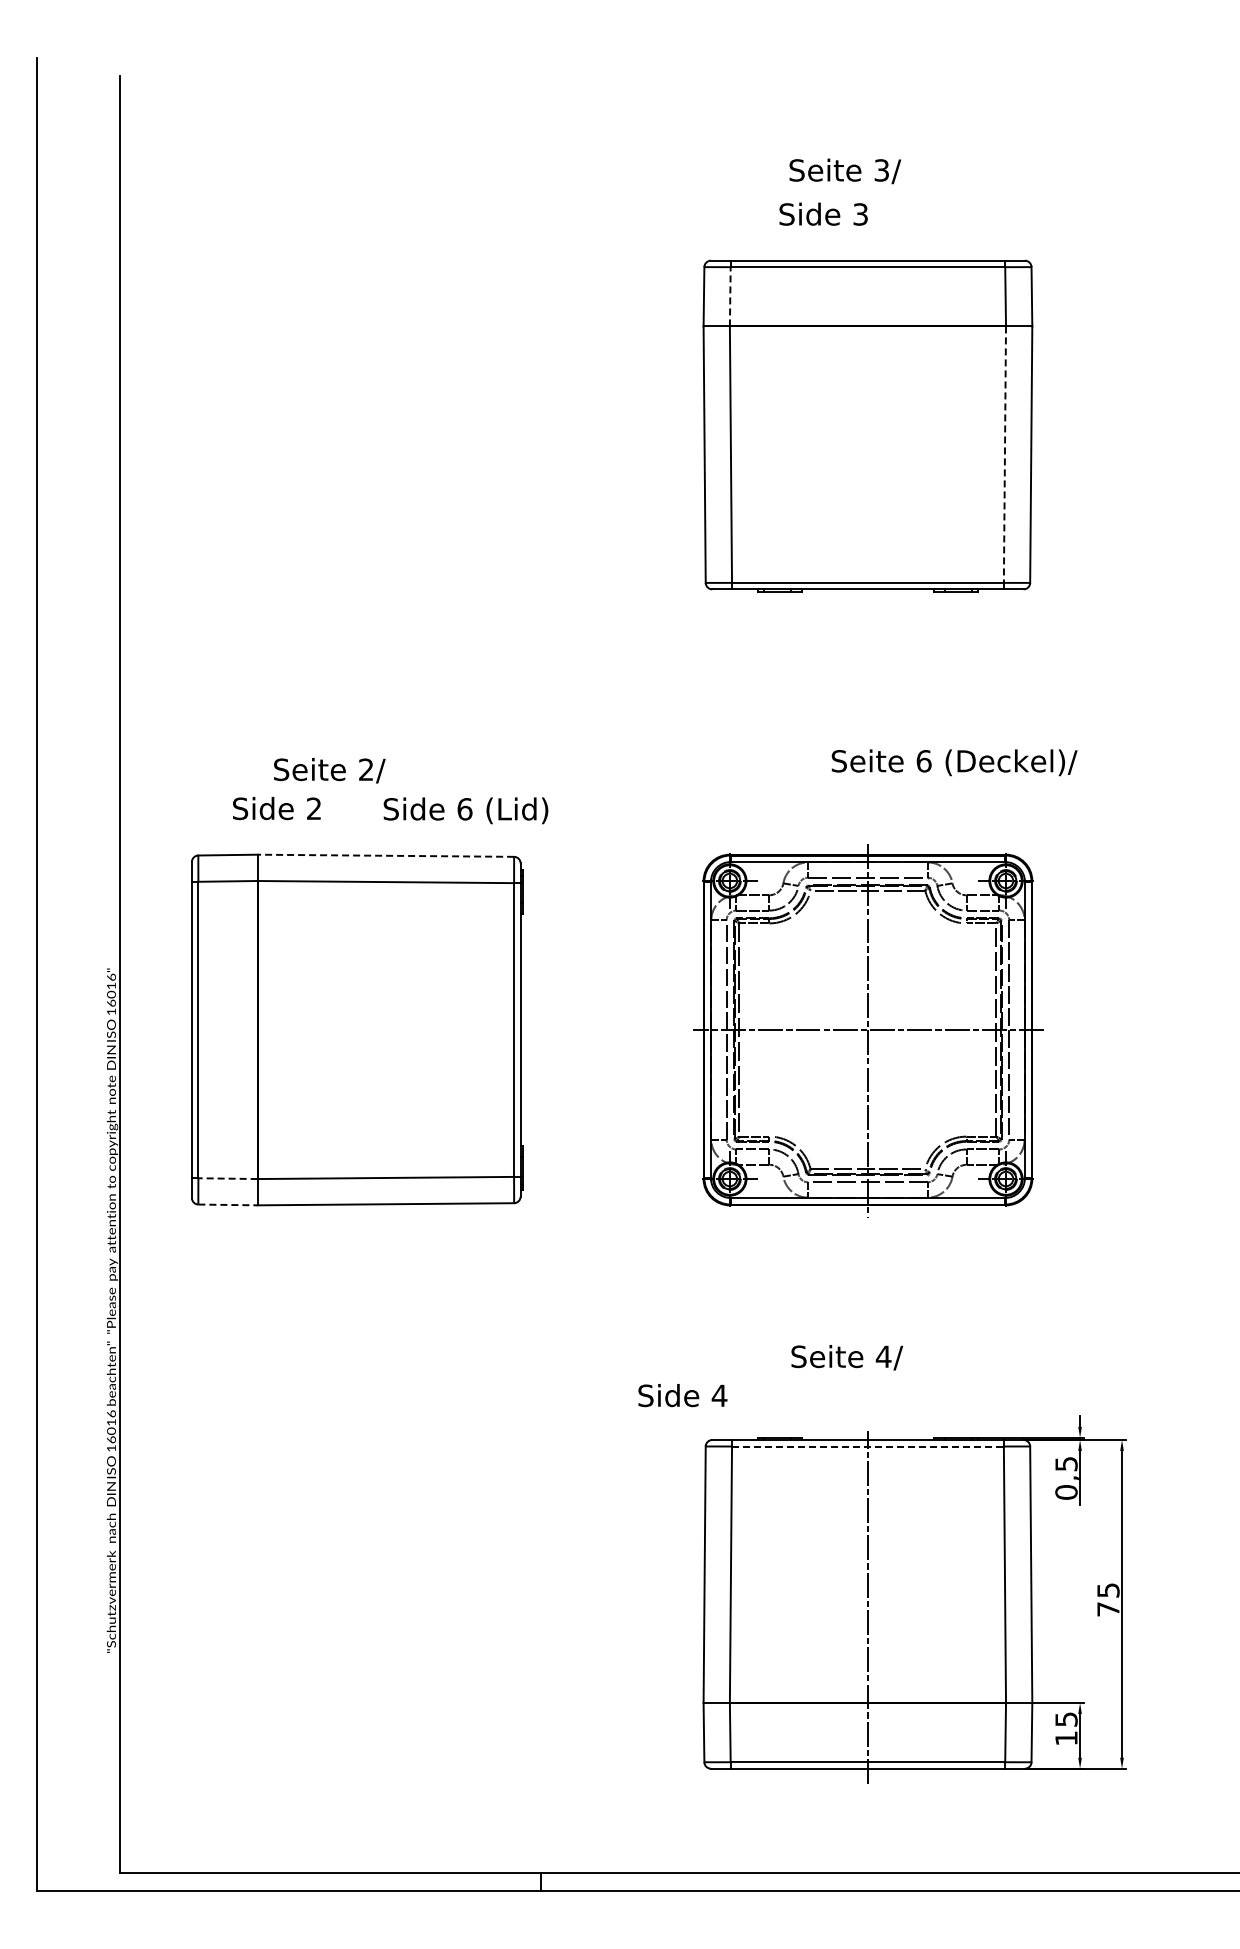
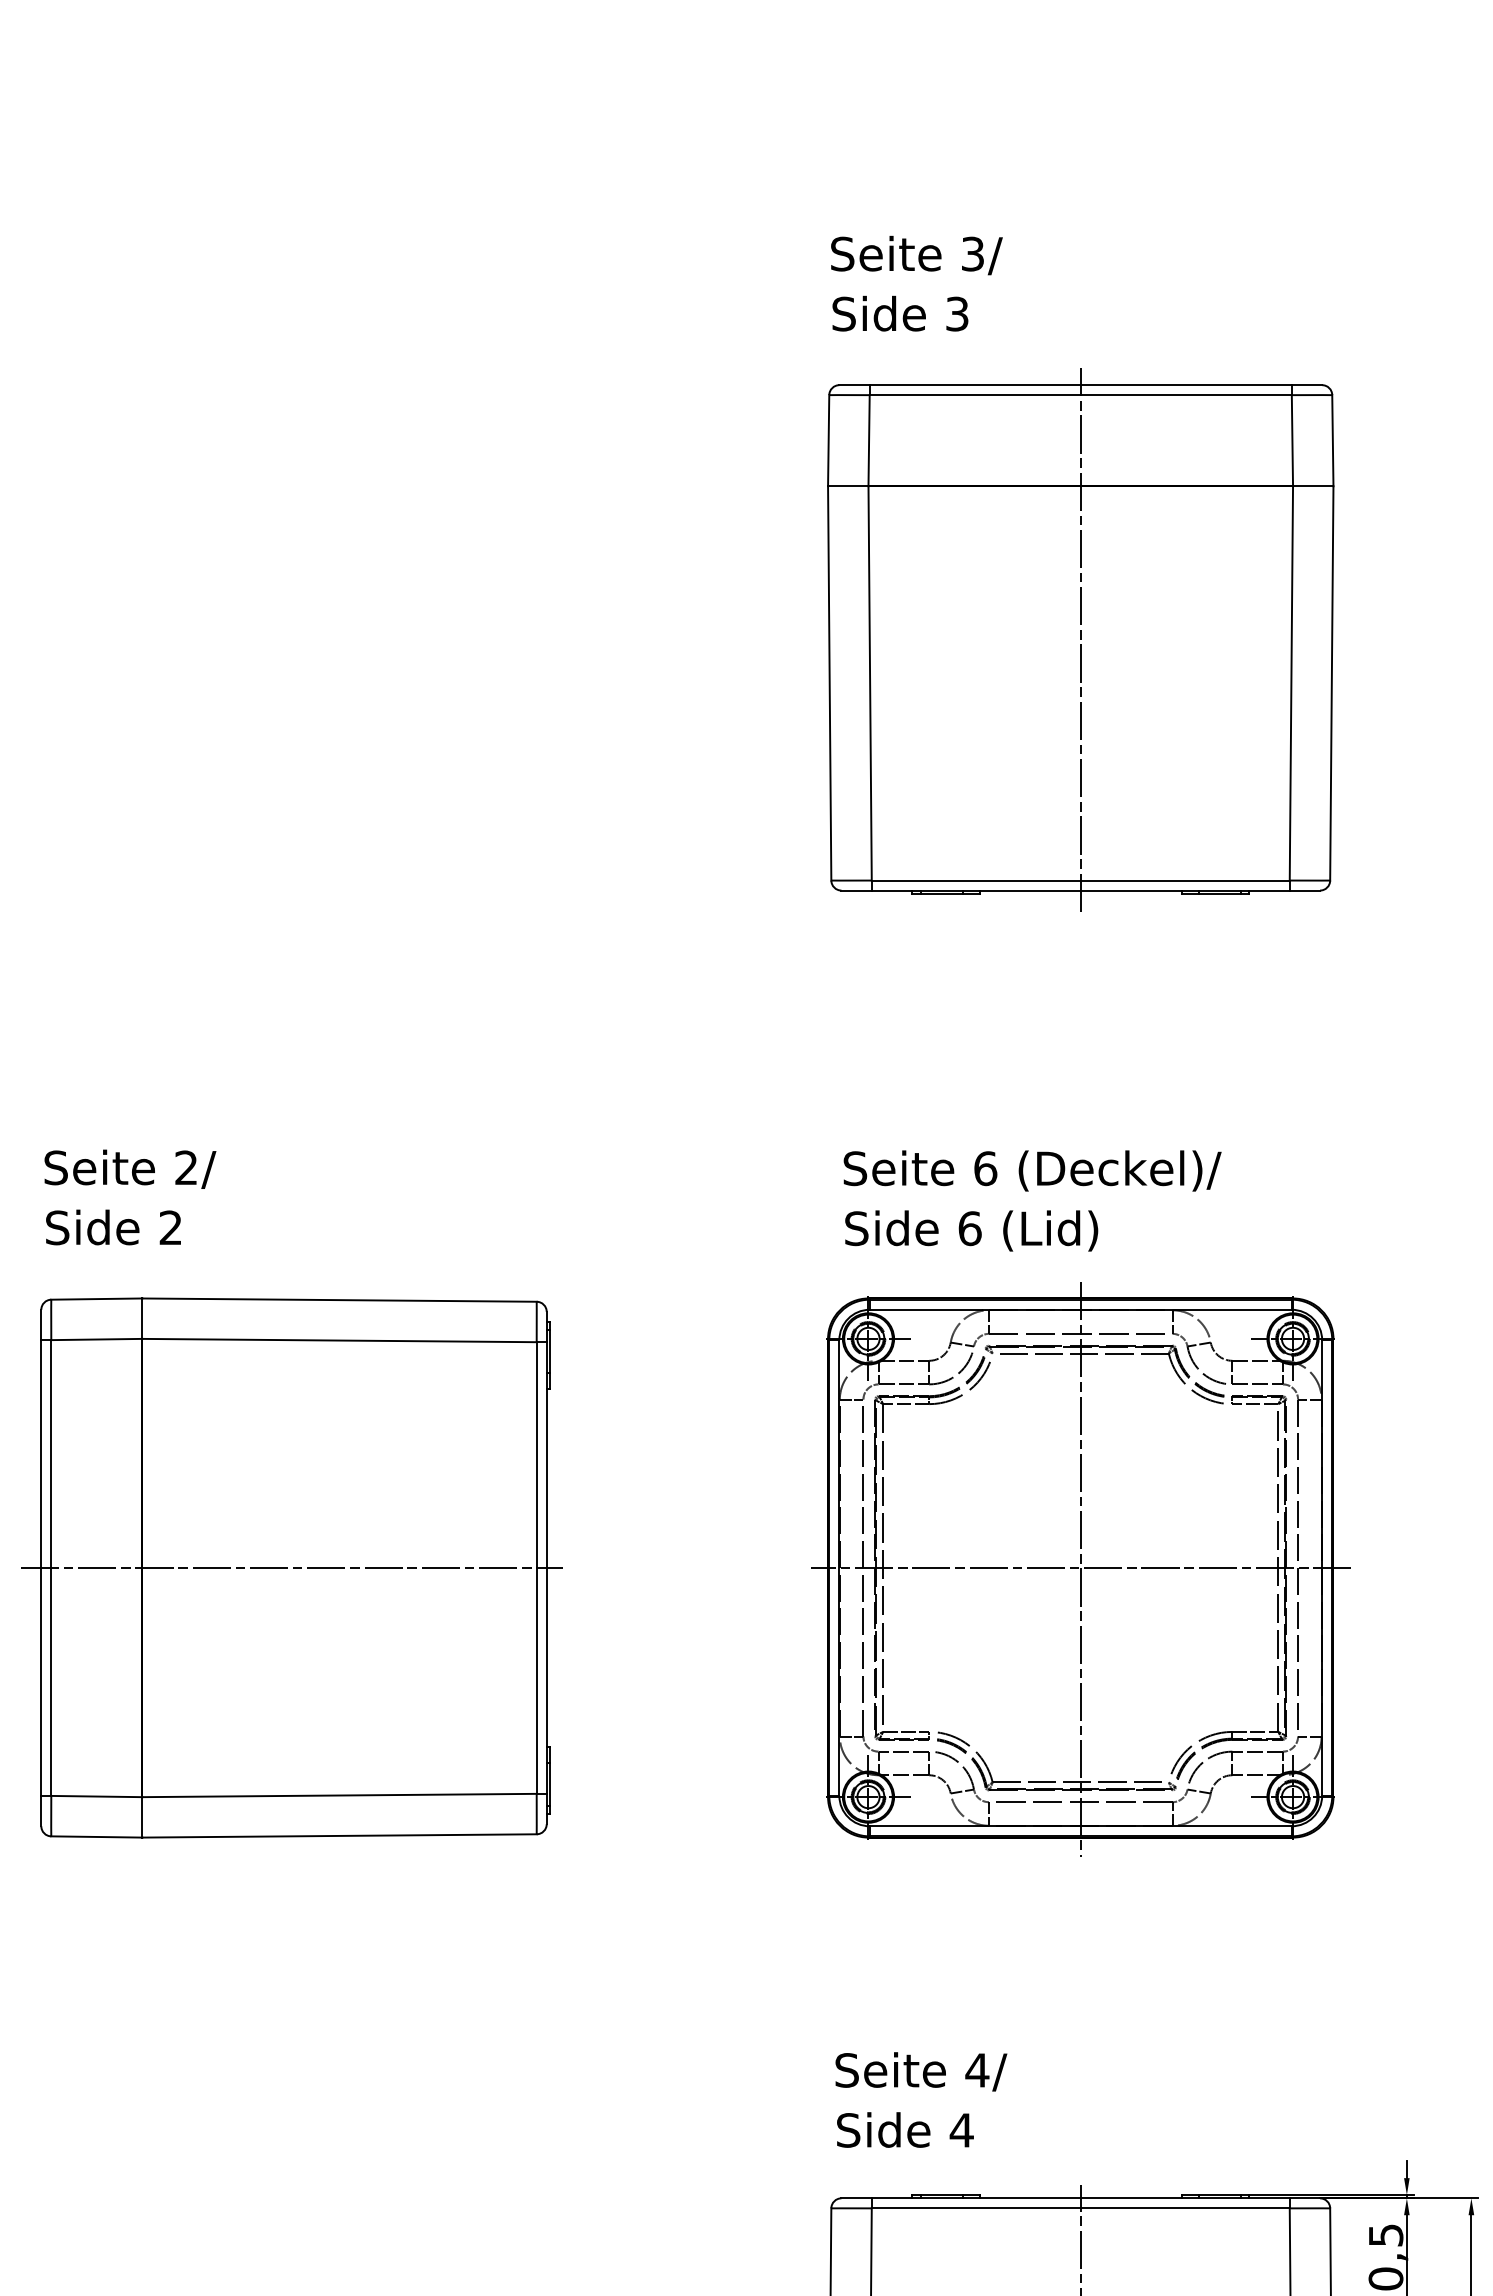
text: (845, 171) -> (917, 255), moved
text: (823, 213) -> (900, 312), moved
line: (730, 296) -> (869, 440), dashed -> solid
line: (867, 426) -> (1080, 640), added
line: (1004, 455) -> (1290, 684), dashed -> solid
text: (954, 762) -> (1032, 1170), moved
text: (329, 770) -> (129, 1169), moved
text: (276, 808) -> (112, 1227), moved
text: (465, 810) -> (970, 1230), moved
line: (385, 855) -> (338, 1299), dashed -> solid
line: (354, 1030) -> (291, 1568), added
line: (228, 1178) -> (97, 1796), dashed -> solid
line: (228, 1204) -> (97, 1836), dashed -> solid
text: (846, 1357) -> (920, 2071), moved
text: (682, 1395) -> (904, 2129), moved
line: (867, 1446) -> (1080, 2208), dashed -> solid

